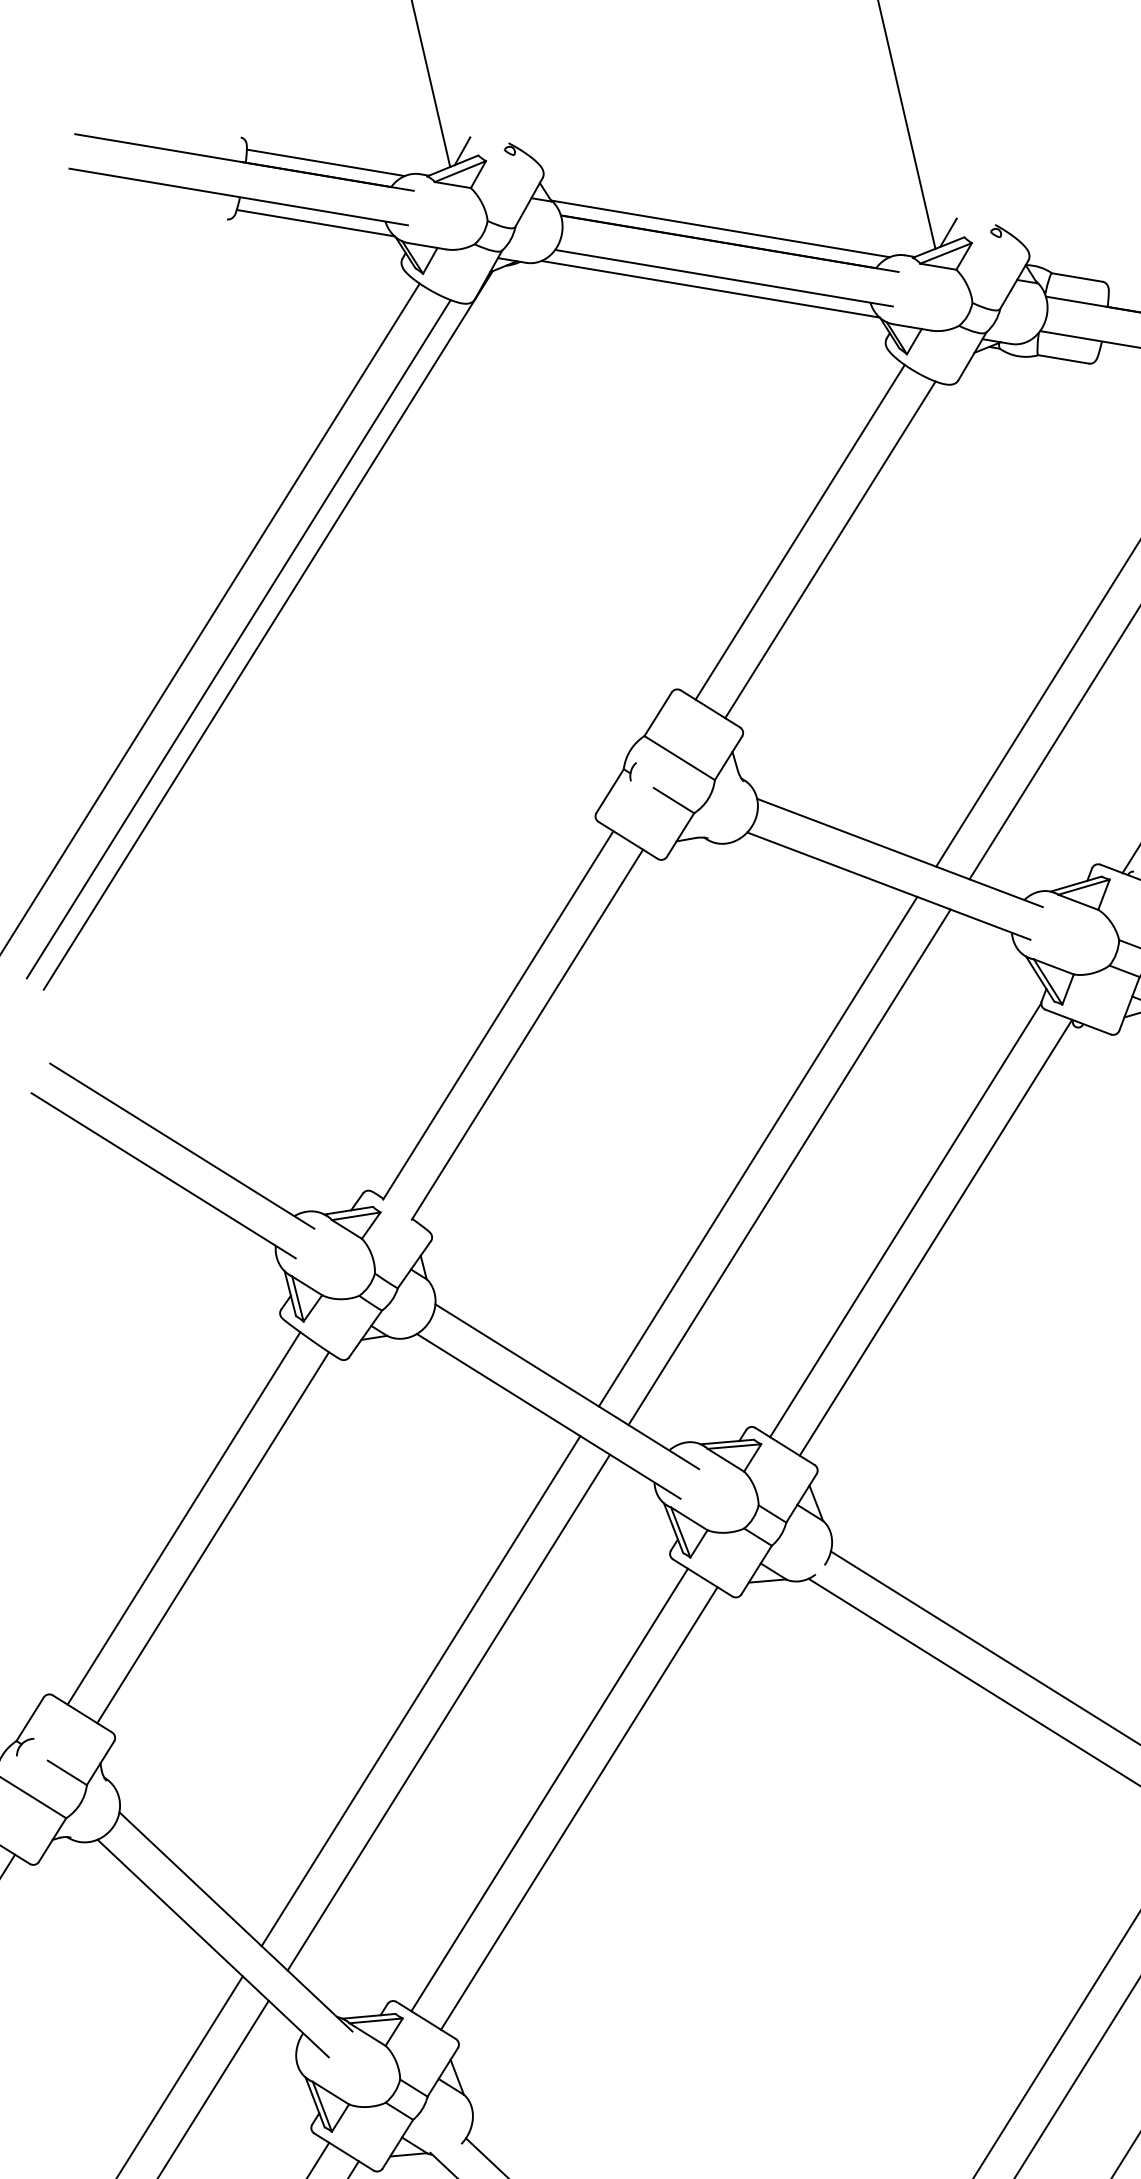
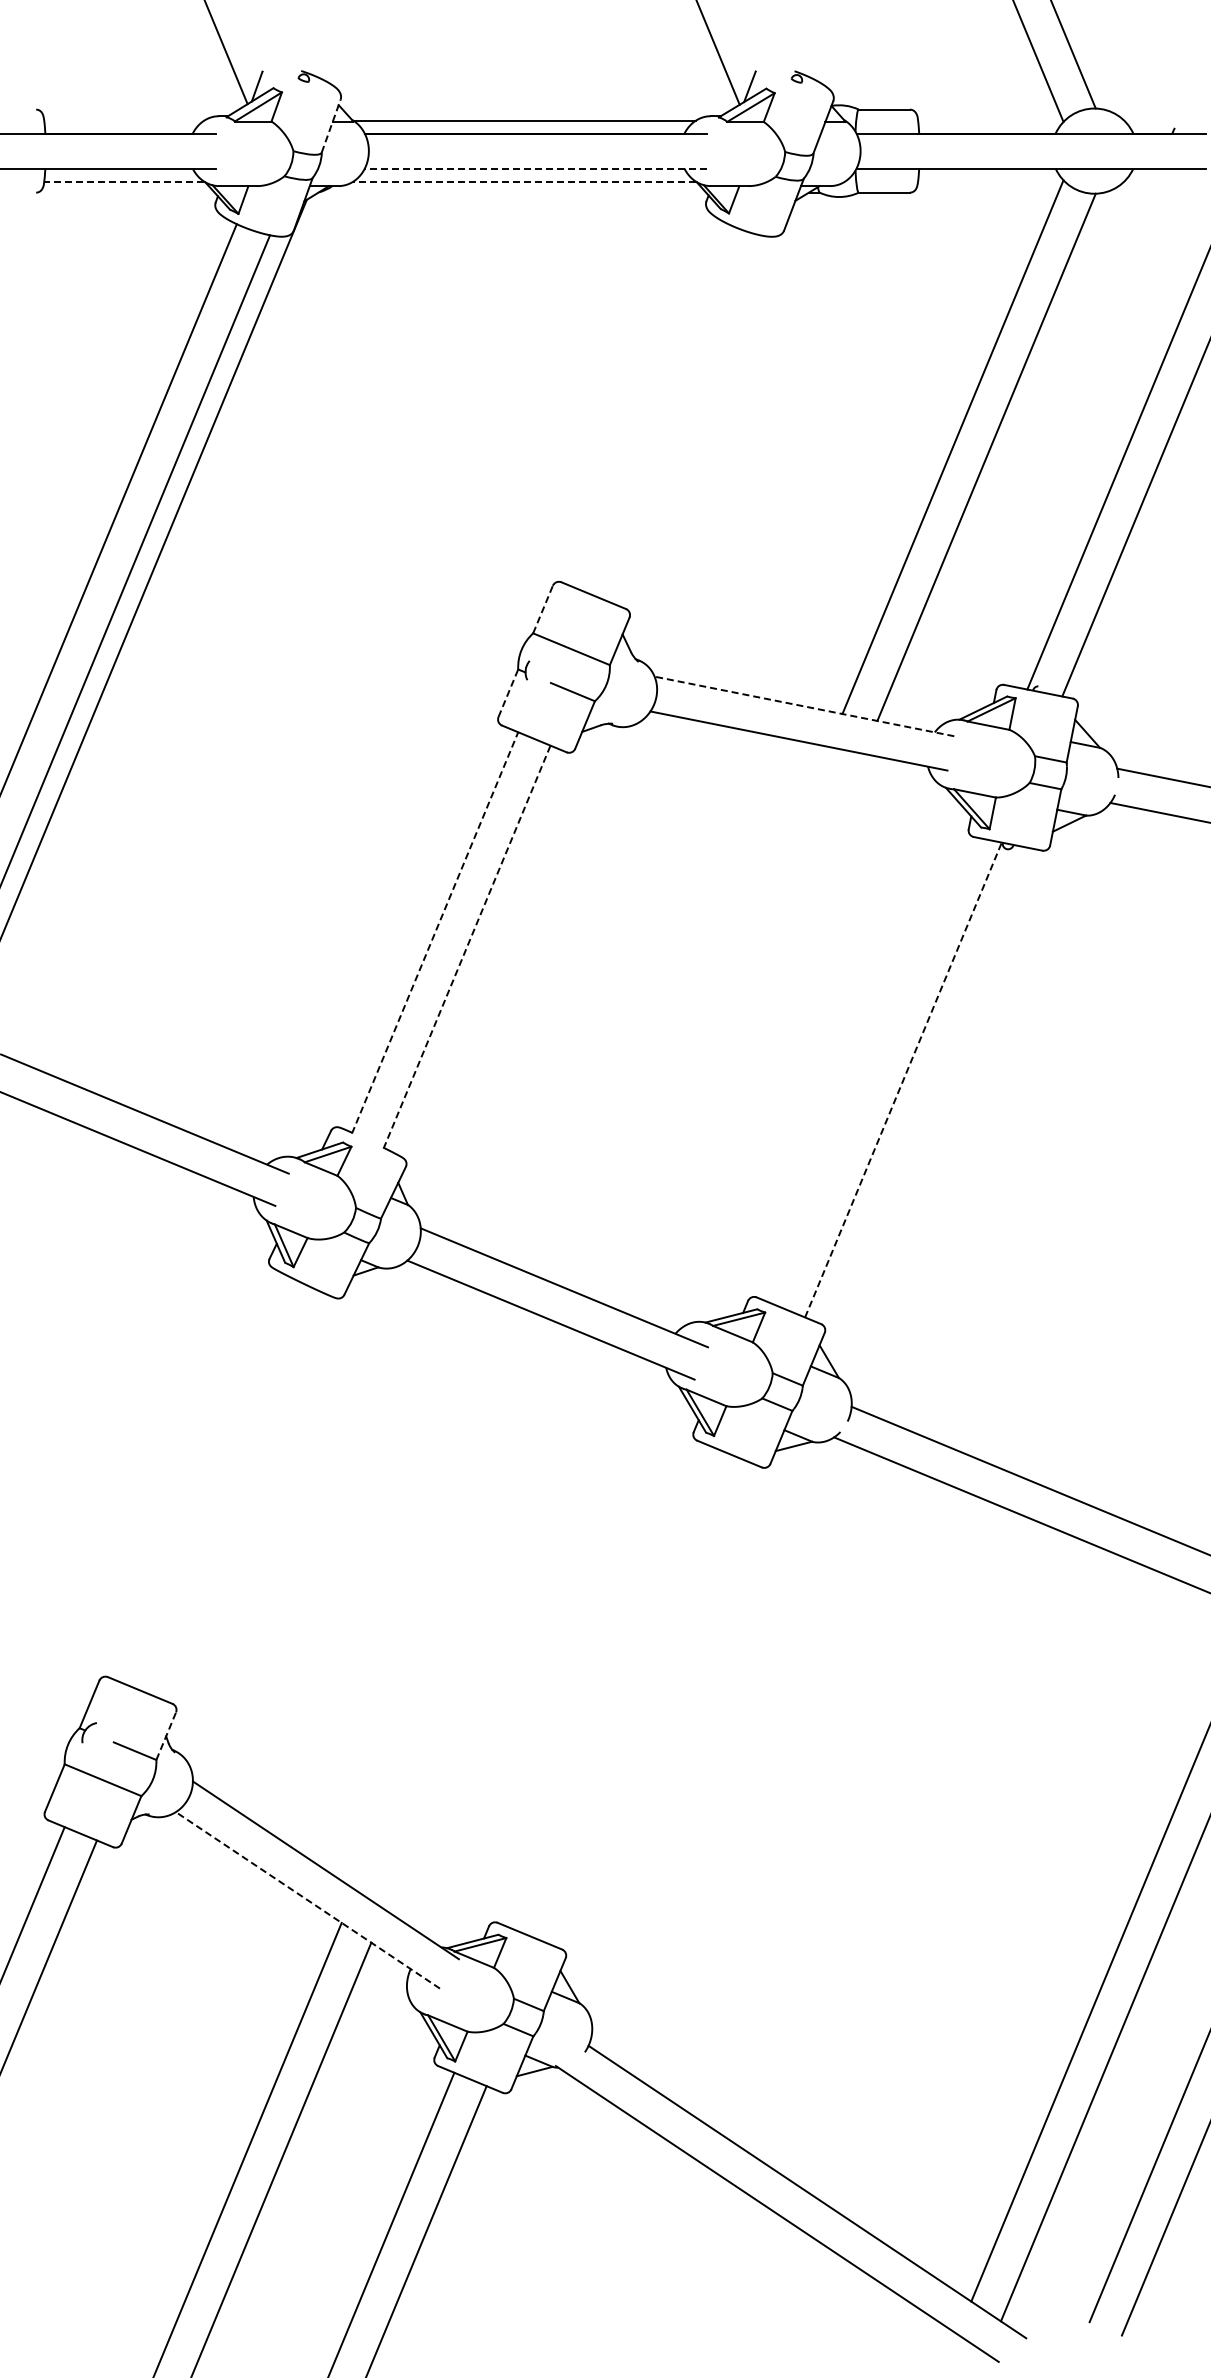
line: (326, 162) -> (124, 120), removed
line: (529, 201) -> (331, 125), solid -> dashed
line: (315, 222) -> (123, 181), solid -> dashed
line: (723, 277) -> (535, 168), solid -> dashed
line: (710, 289) -> (524, 181), solid -> dashed
line: (799, 532) -> (652, 406), removed
line: (830, 549) -> (685, 418), removed
line: (658, 714) -> (543, 609), solid -> dashed
line: (610, 791) -> (508, 693), solid -> dashed
line: (900, 853) -> (804, 706), solid -> dashed
line: (498, 1015) -> (435, 932), solid -> dashed
line: (528, 1034) -> (467, 946), solid -> dashed
line: (757, 1151) -> (713, 1024), removed
line: (789, 1167) -> (747, 1034), removed
line: (905, 1219) -> (870, 1067), removed
line: (935, 1238) -> (903, 1080), solid -> dashed
line: (184, 1518) -> (208, 1480), removed
line: (212, 1537) -> (239, 1495), removed
line: (421, 1690) -> (470, 1611), removed
line: (448, 1712) -> (500, 1628), removed
line: (100, 1763) -> (166, 1736), solid -> dashed
line: (549, 1790) -> (613, 1688), removed
line: (578, 1808) -> (645, 1701), removed
line: (212, 1948) -> (307, 1900), solid -> dashed

